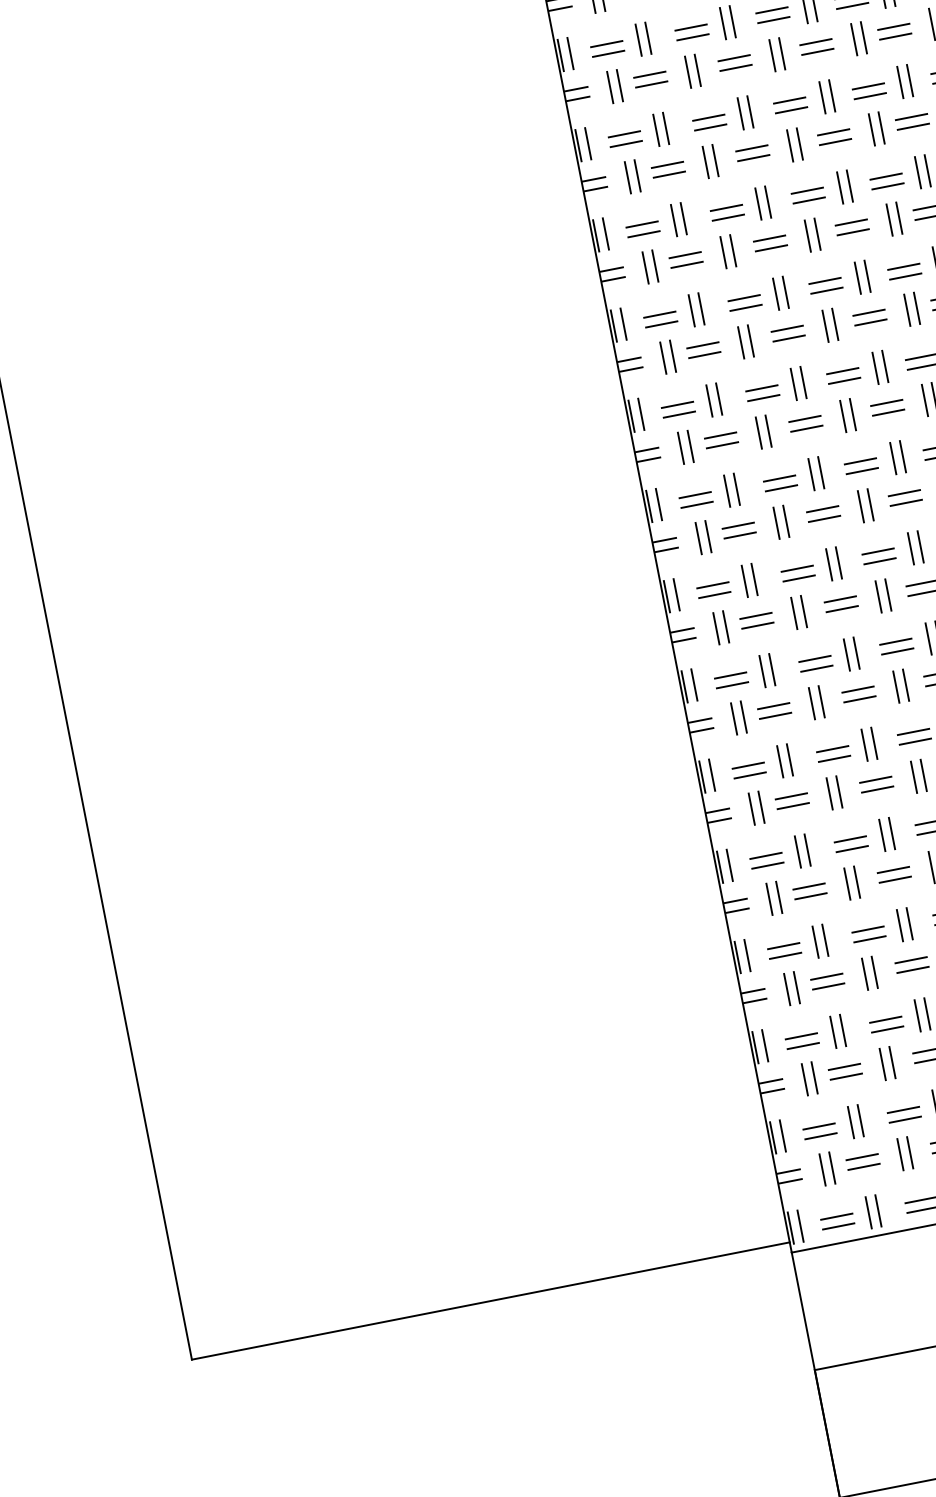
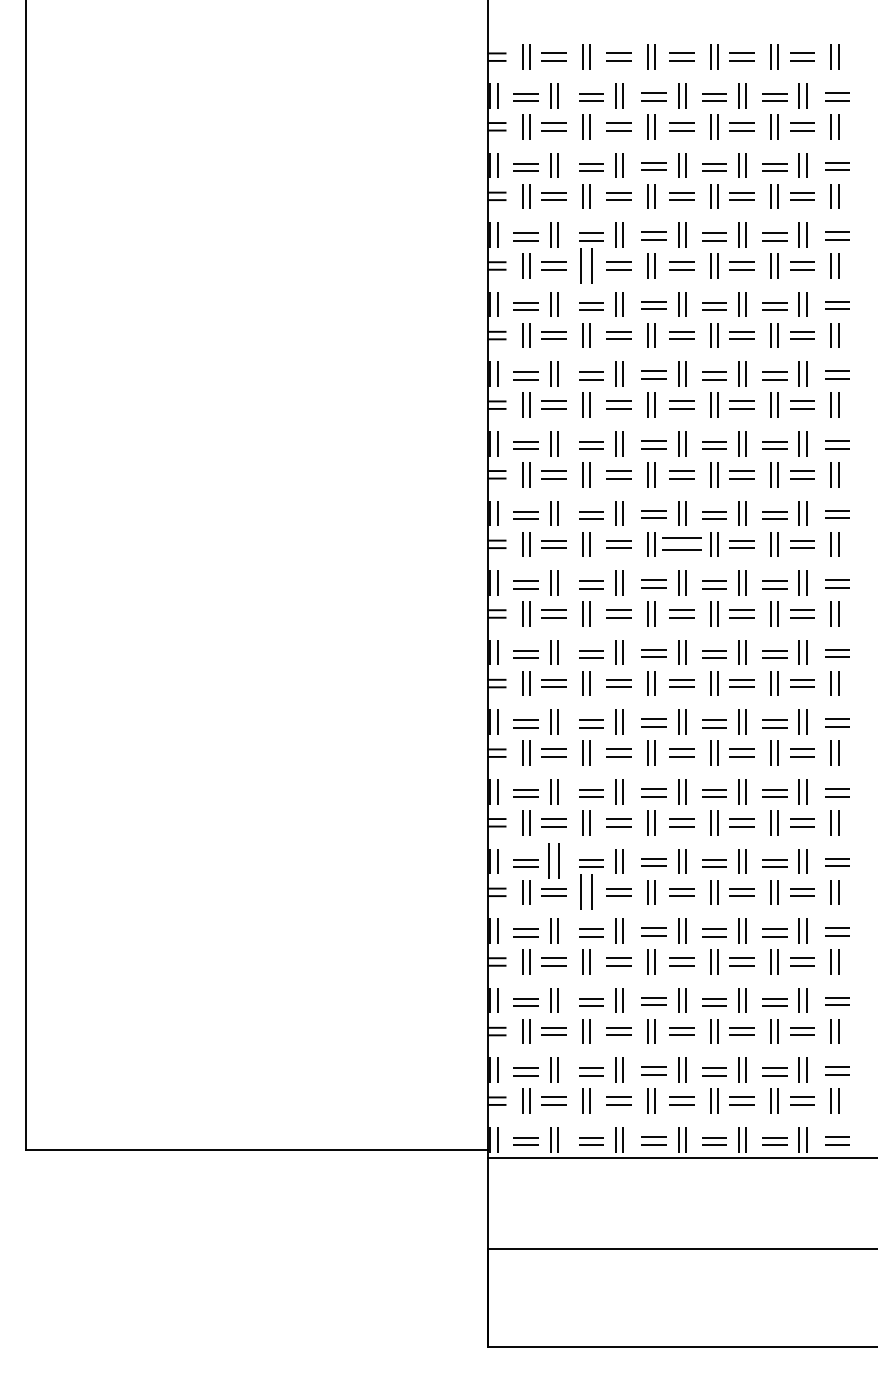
part: (693, 70) -> (586, 265), size x1.4
part: (887, 408) -> (681, 544), size x1.6
part: (803, 851) -> (554, 861), size x1.4
part: (852, 883) -> (586, 892), size x1.4

